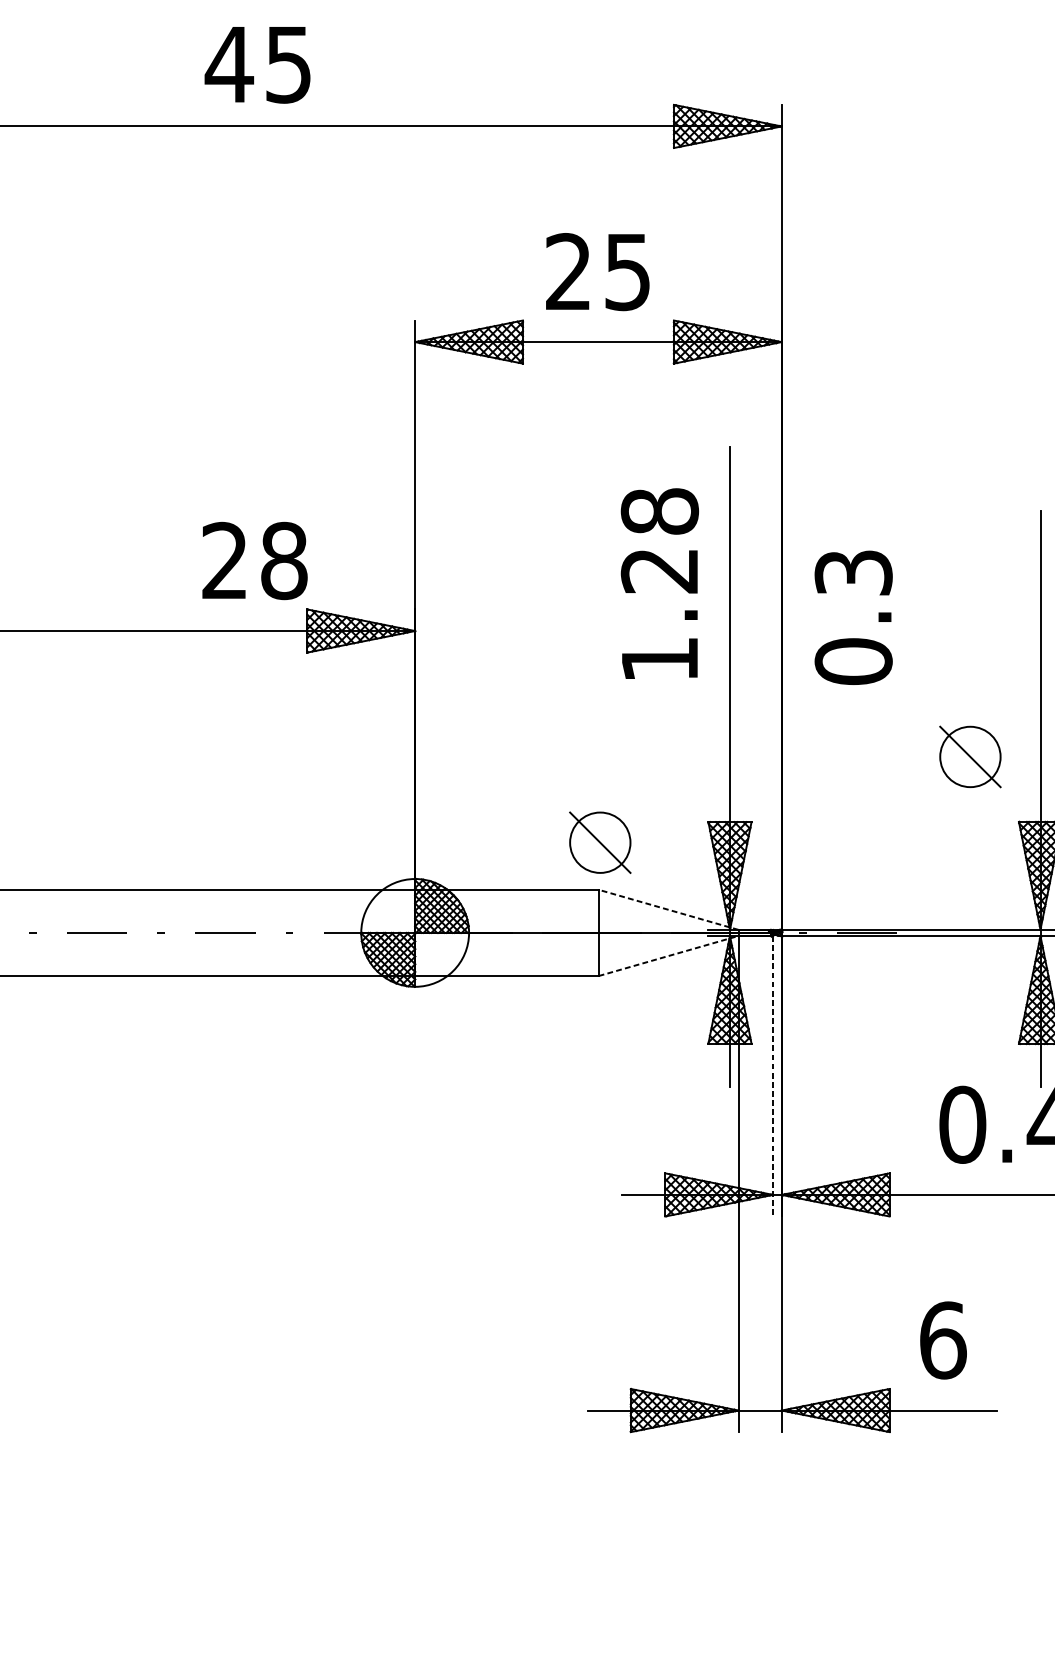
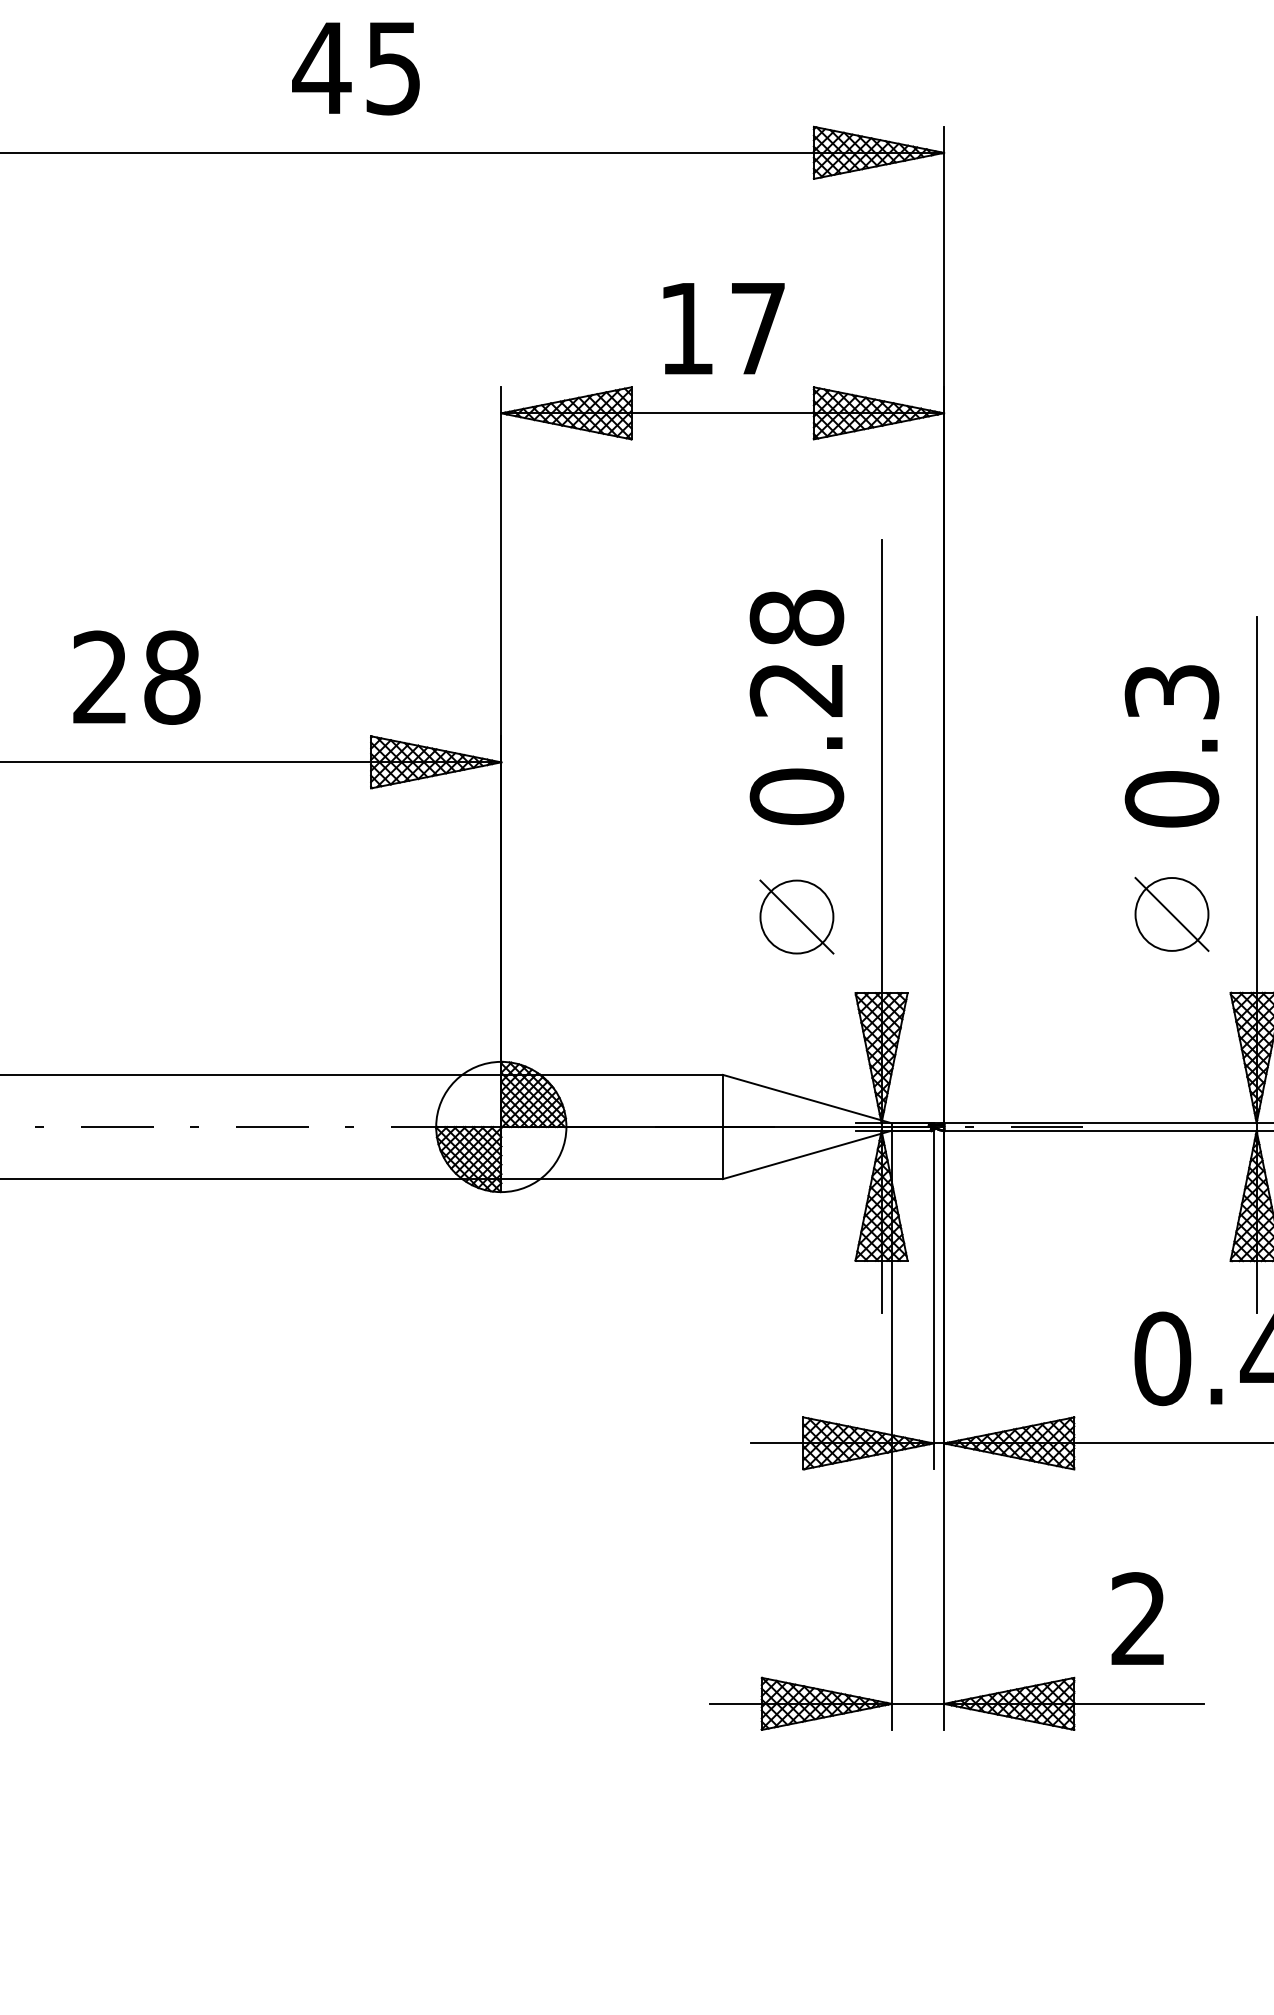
text: (257, 64) -> (355, 68), moved
text: (597, 271) -> (721, 328), 25 -> 17
text: (254, 560) -> (136, 677), moved
text: (853, 617) -> (1171, 746), moved
text: (659, 659) -> (796, 796), 1.28 -> 0.28
part: (599, 842) -> (796, 916), moved
line: (668, 910) -> (807, 1099), dashed -> solid
line: (668, 955) -> (807, 1154), dashed -> solid
line: (772, 1076) -> (933, 1300), dashed -> solid
text: (943, 1340) -> (1139, 1619), 6 -> 2

